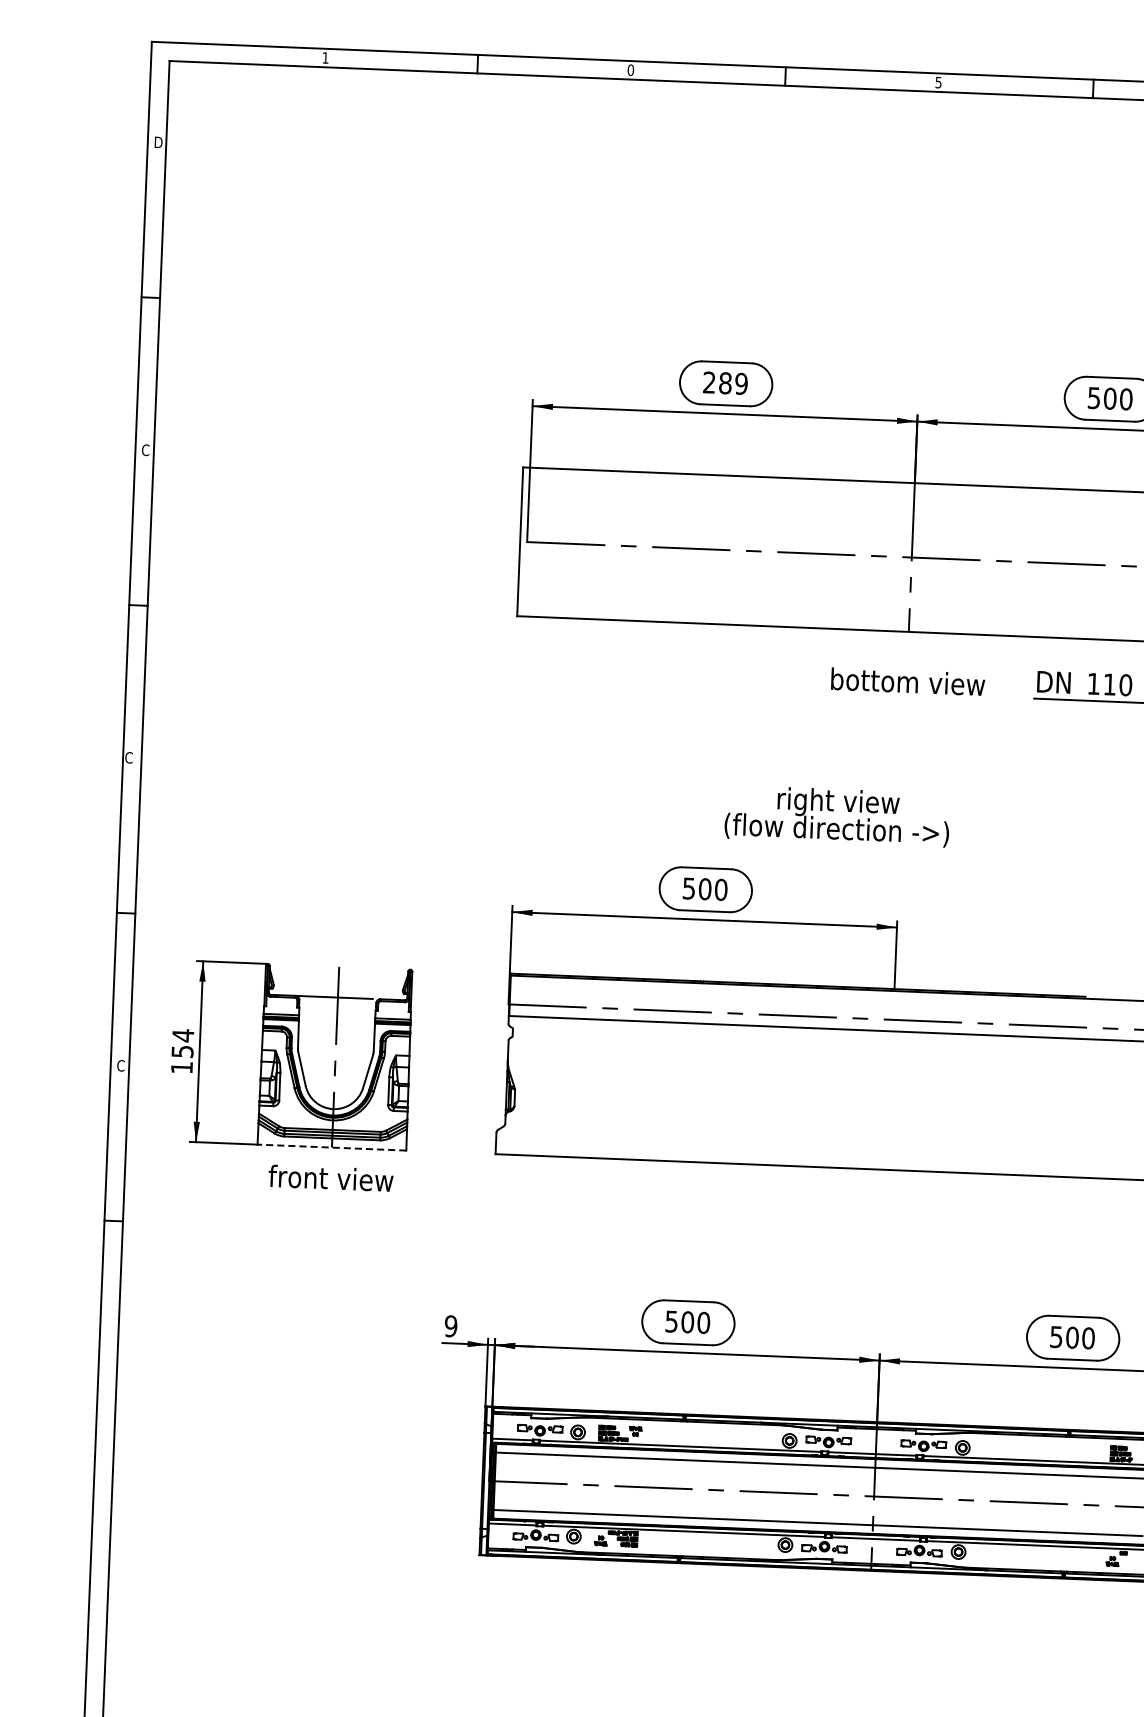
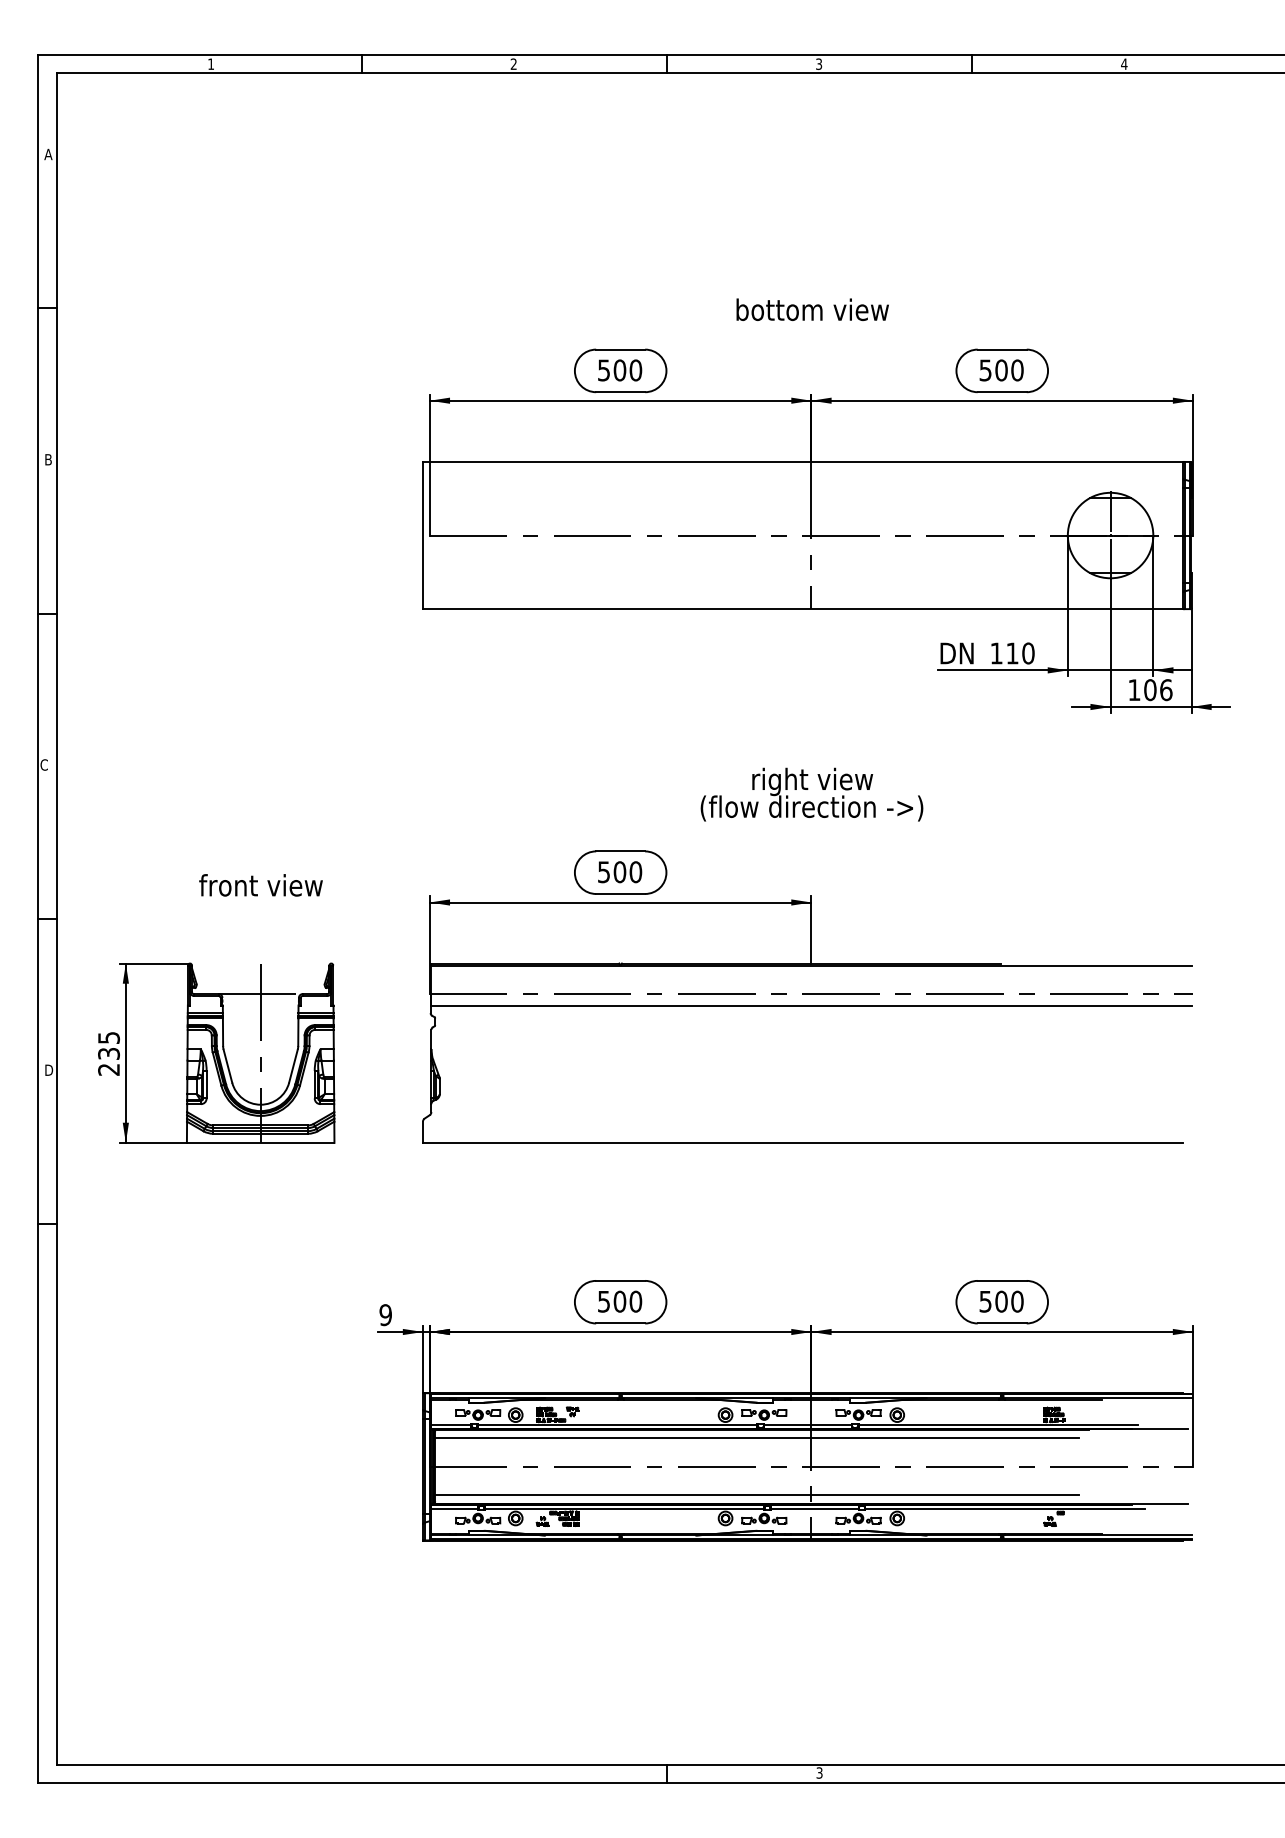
text: (630, 69) -> (513, 63), 0 -> 2
text: (938, 81) -> (818, 63), 5 -> 3
text: (158, 142) -> (48, 154), D -> A
text: (726, 383) -> (620, 370), 289 -> 500
text: (145, 449) -> (48, 459), C -> B
text: (907, 681) -> (812, 309), moved
text: (836, 816) -> (811, 794), moved
text: (182, 1051) -> (108, 1053), 154 -> 235
text: (120, 1066) -> (48, 1070), C -> D
line: (331, 1147) -> (260, 1142), dashed -> solid
text: (330, 1178) -> (260, 885), moved

